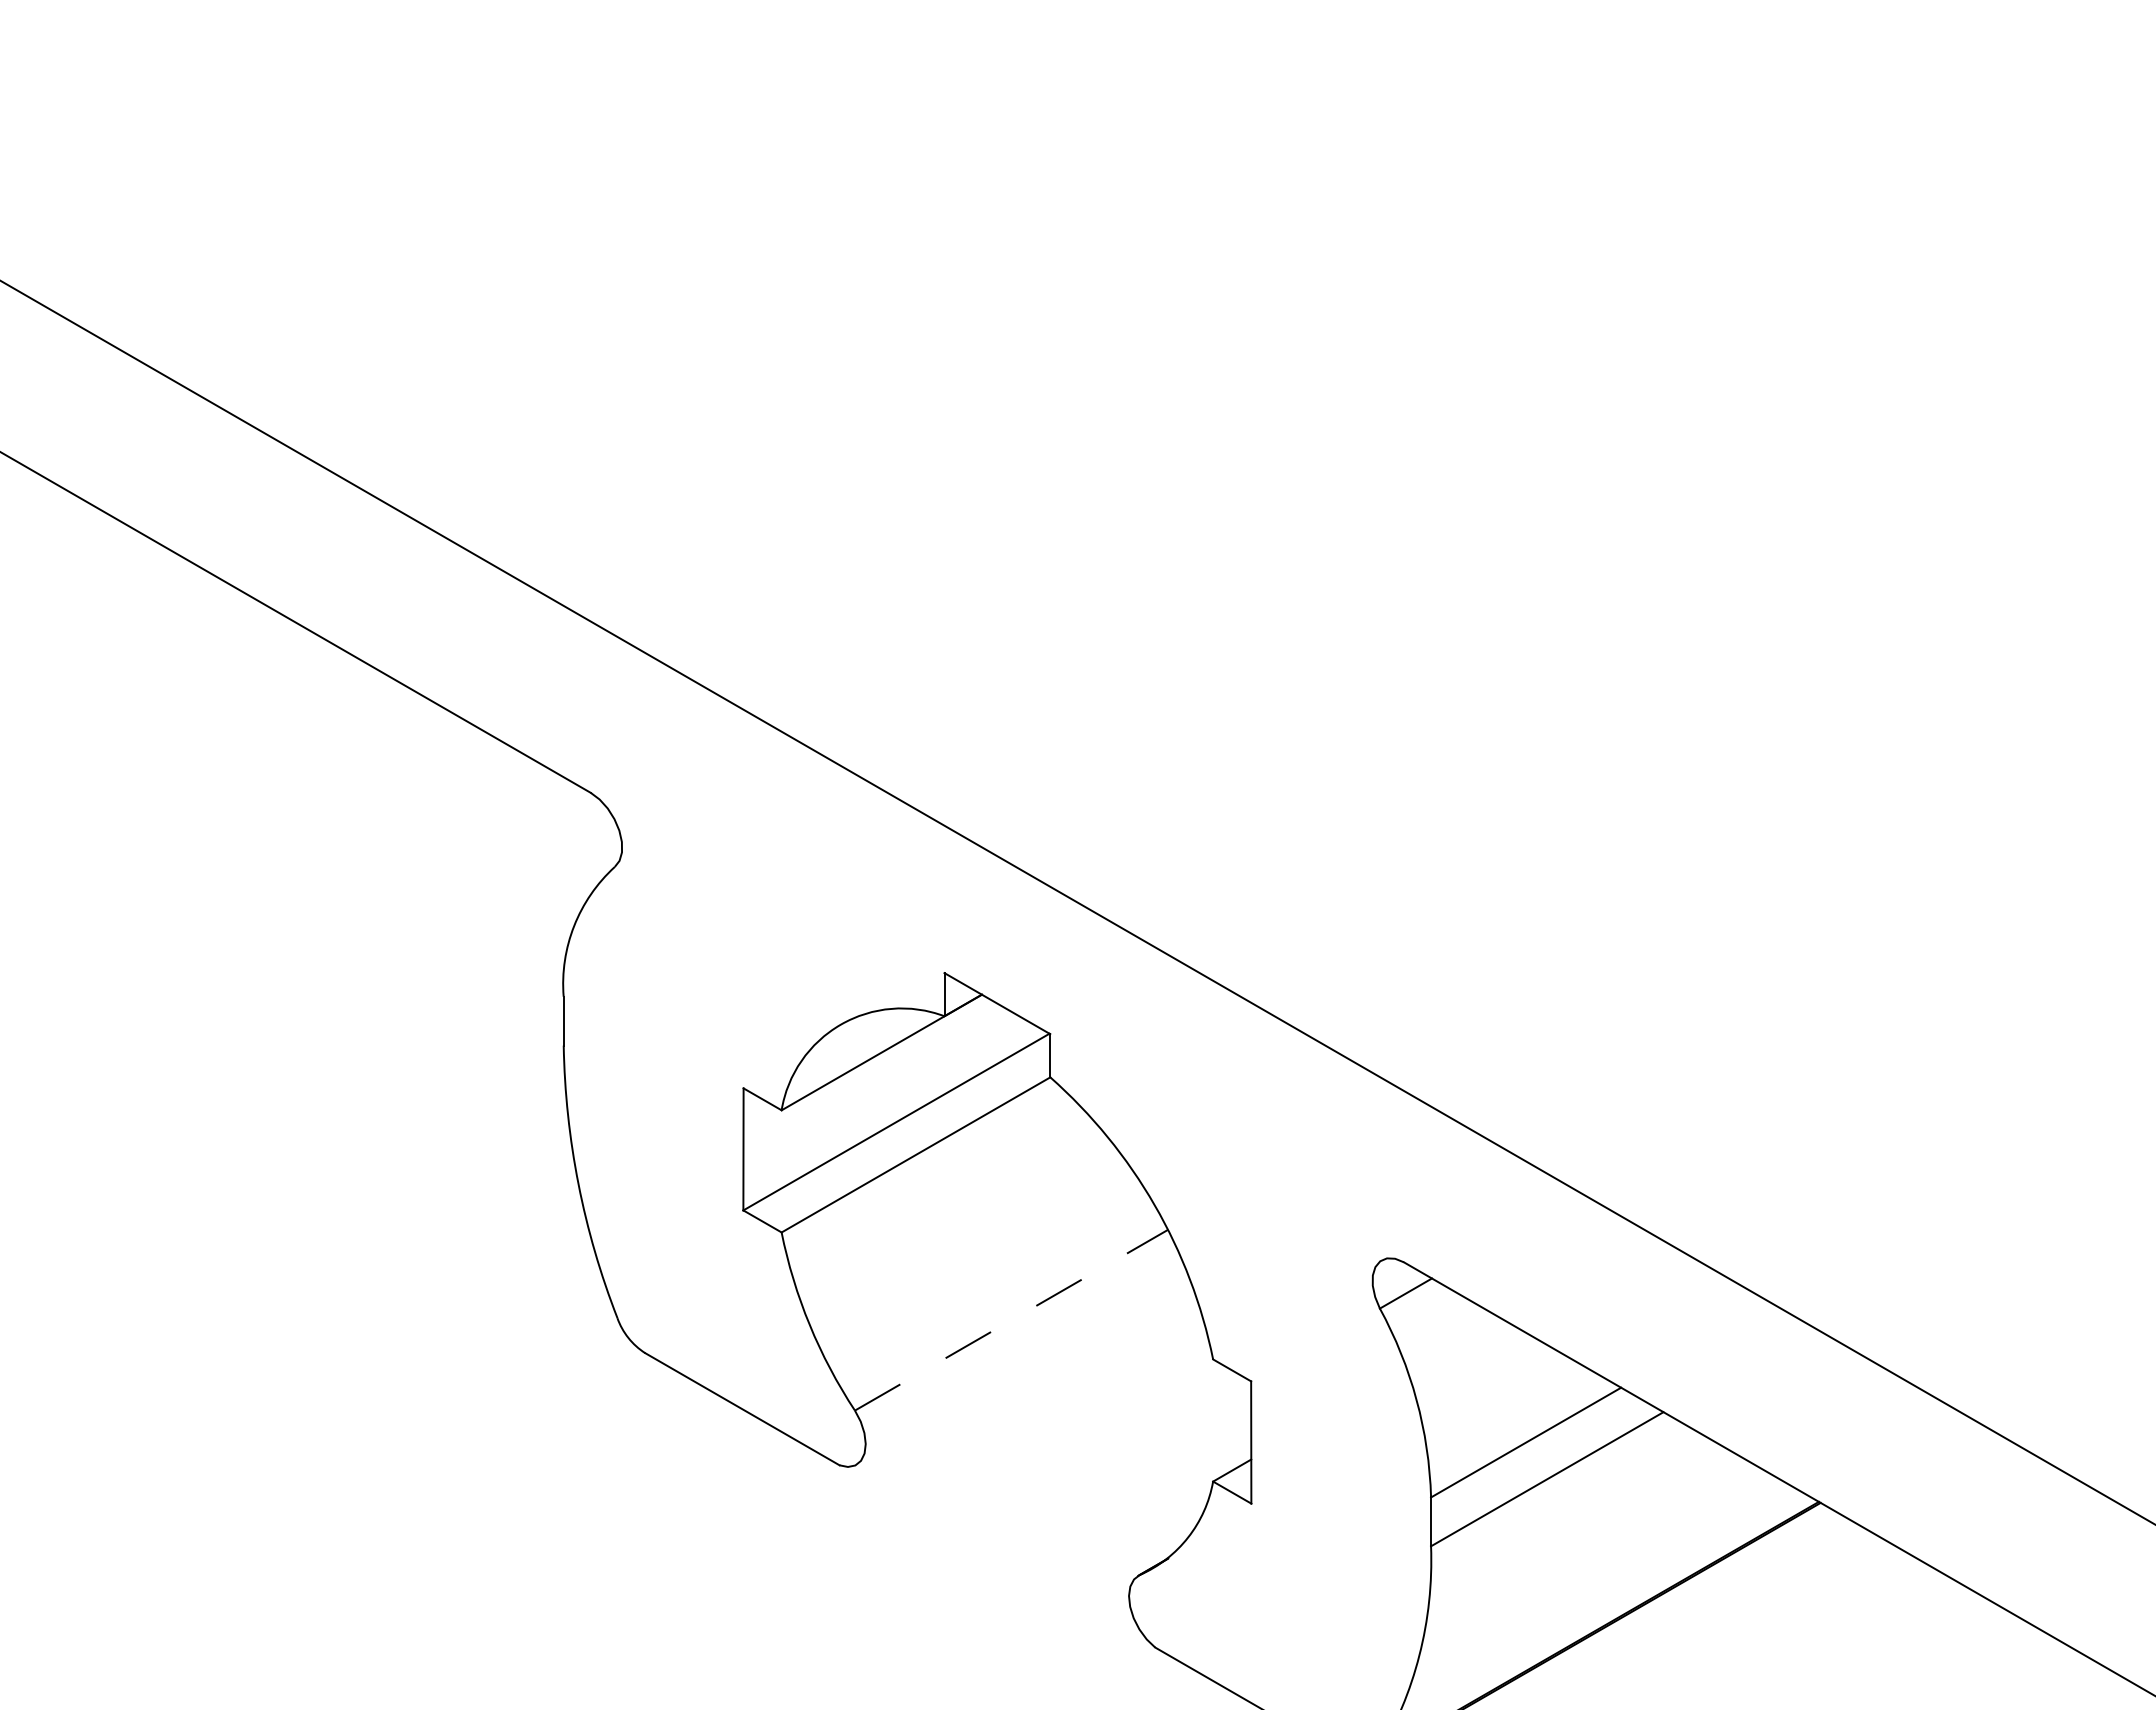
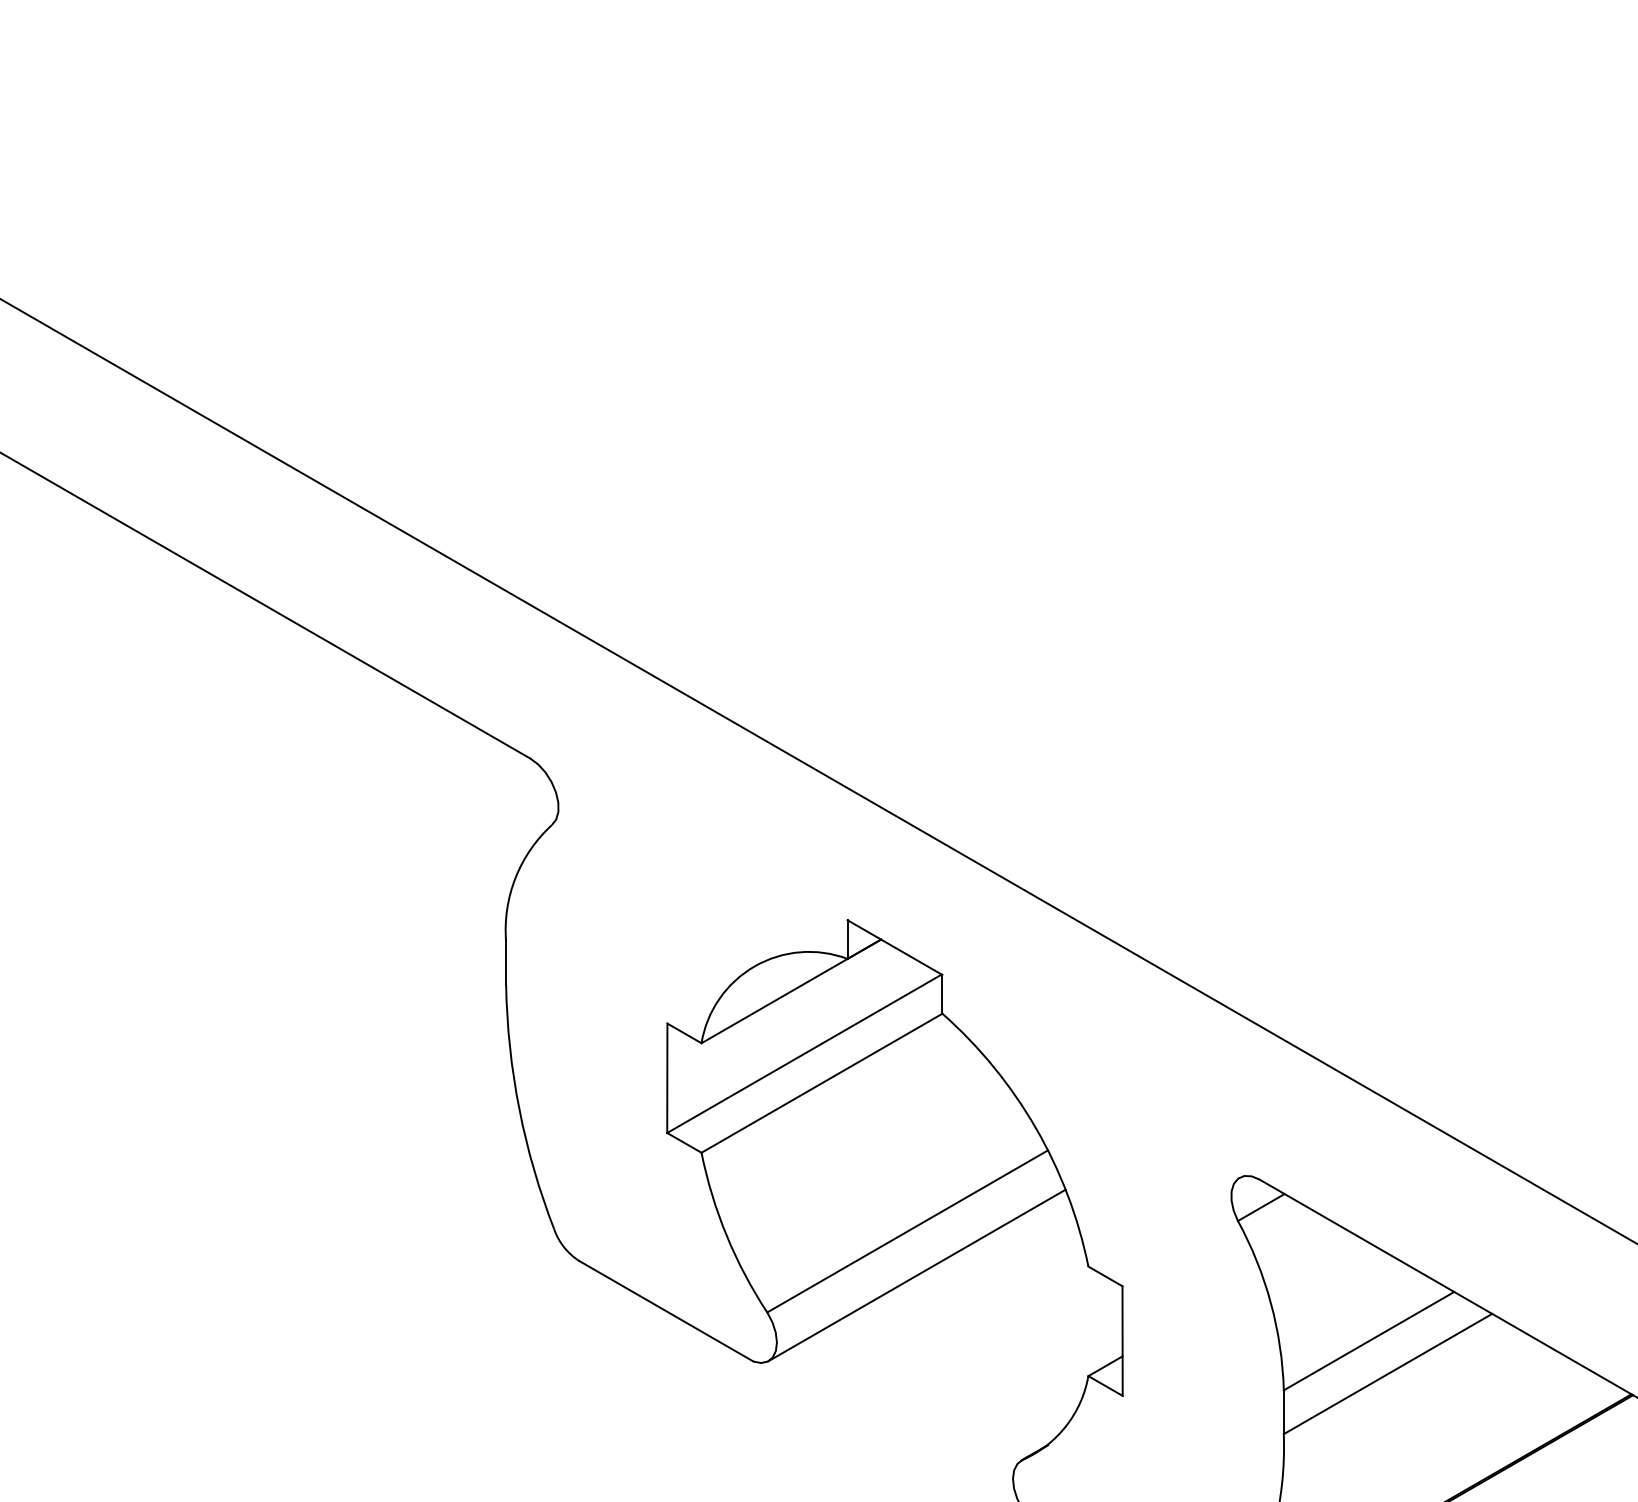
line: (1011, 1320) -> (907, 1231), dashed -> solid
line: (1021, 1368) -> (916, 1274), added

